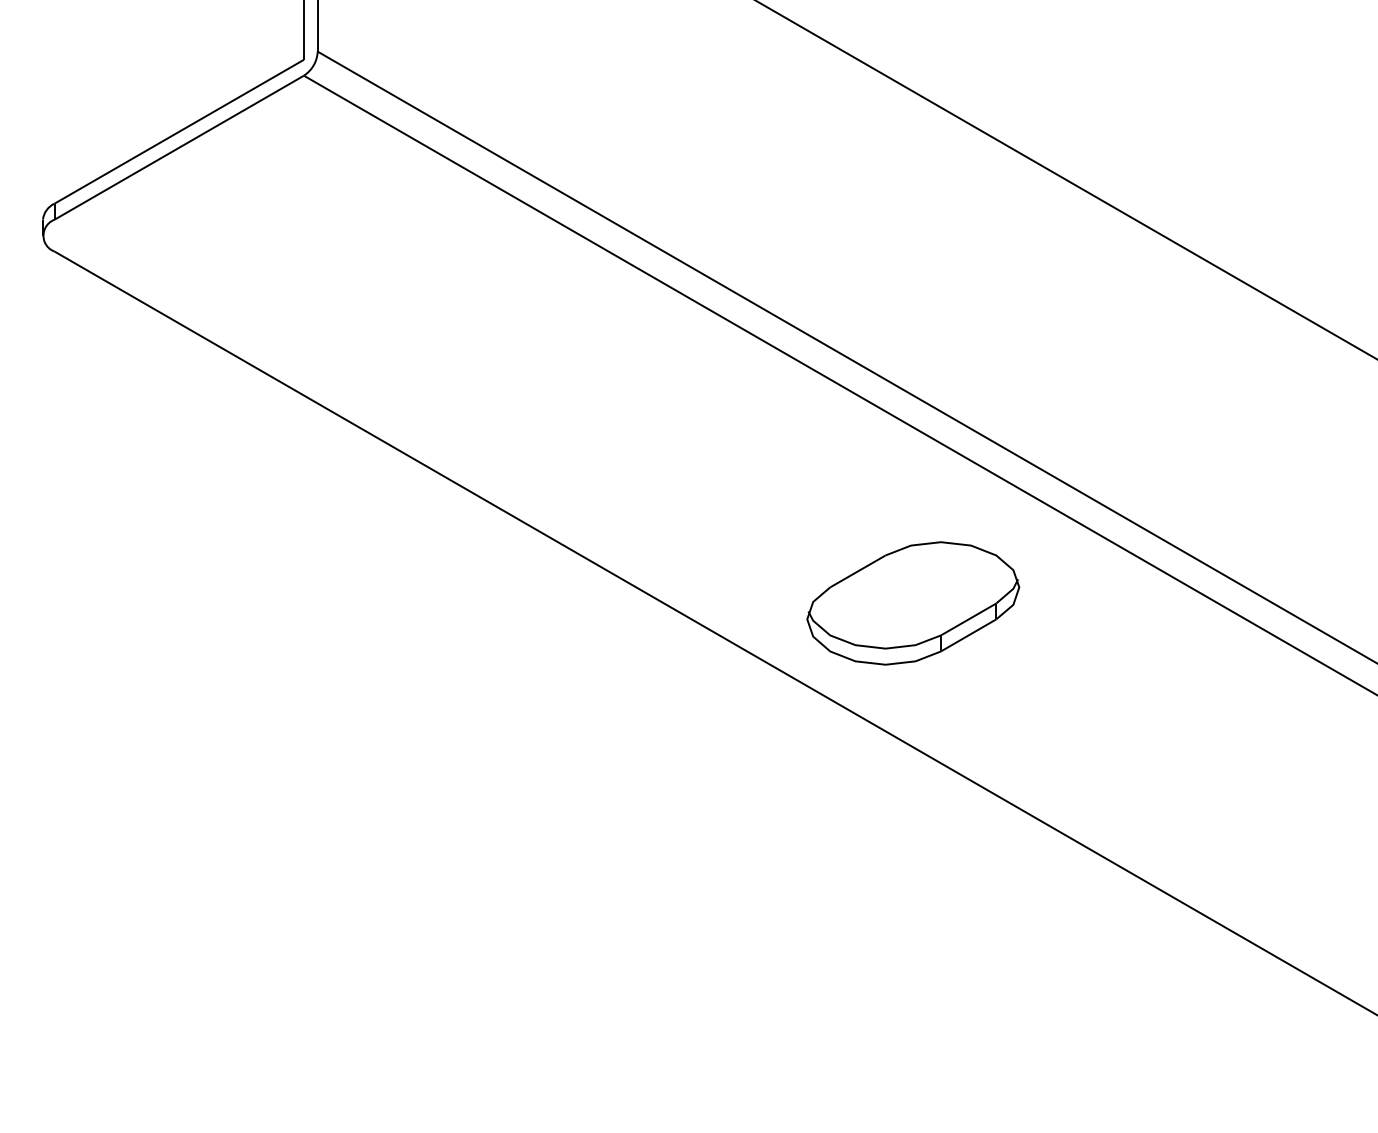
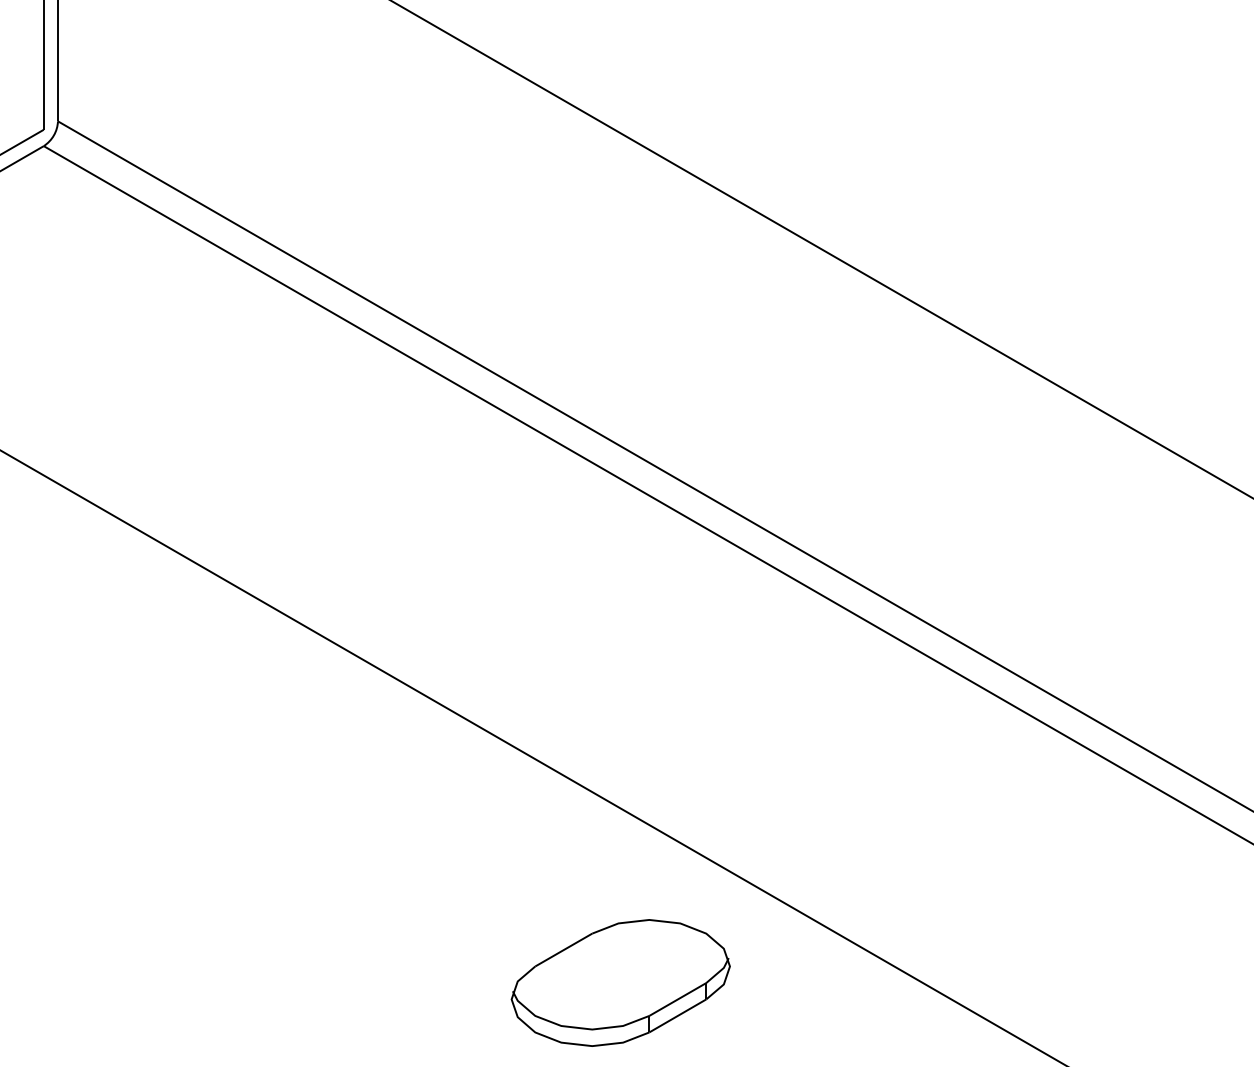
part: (913, 603) -> (621, 983), moved

